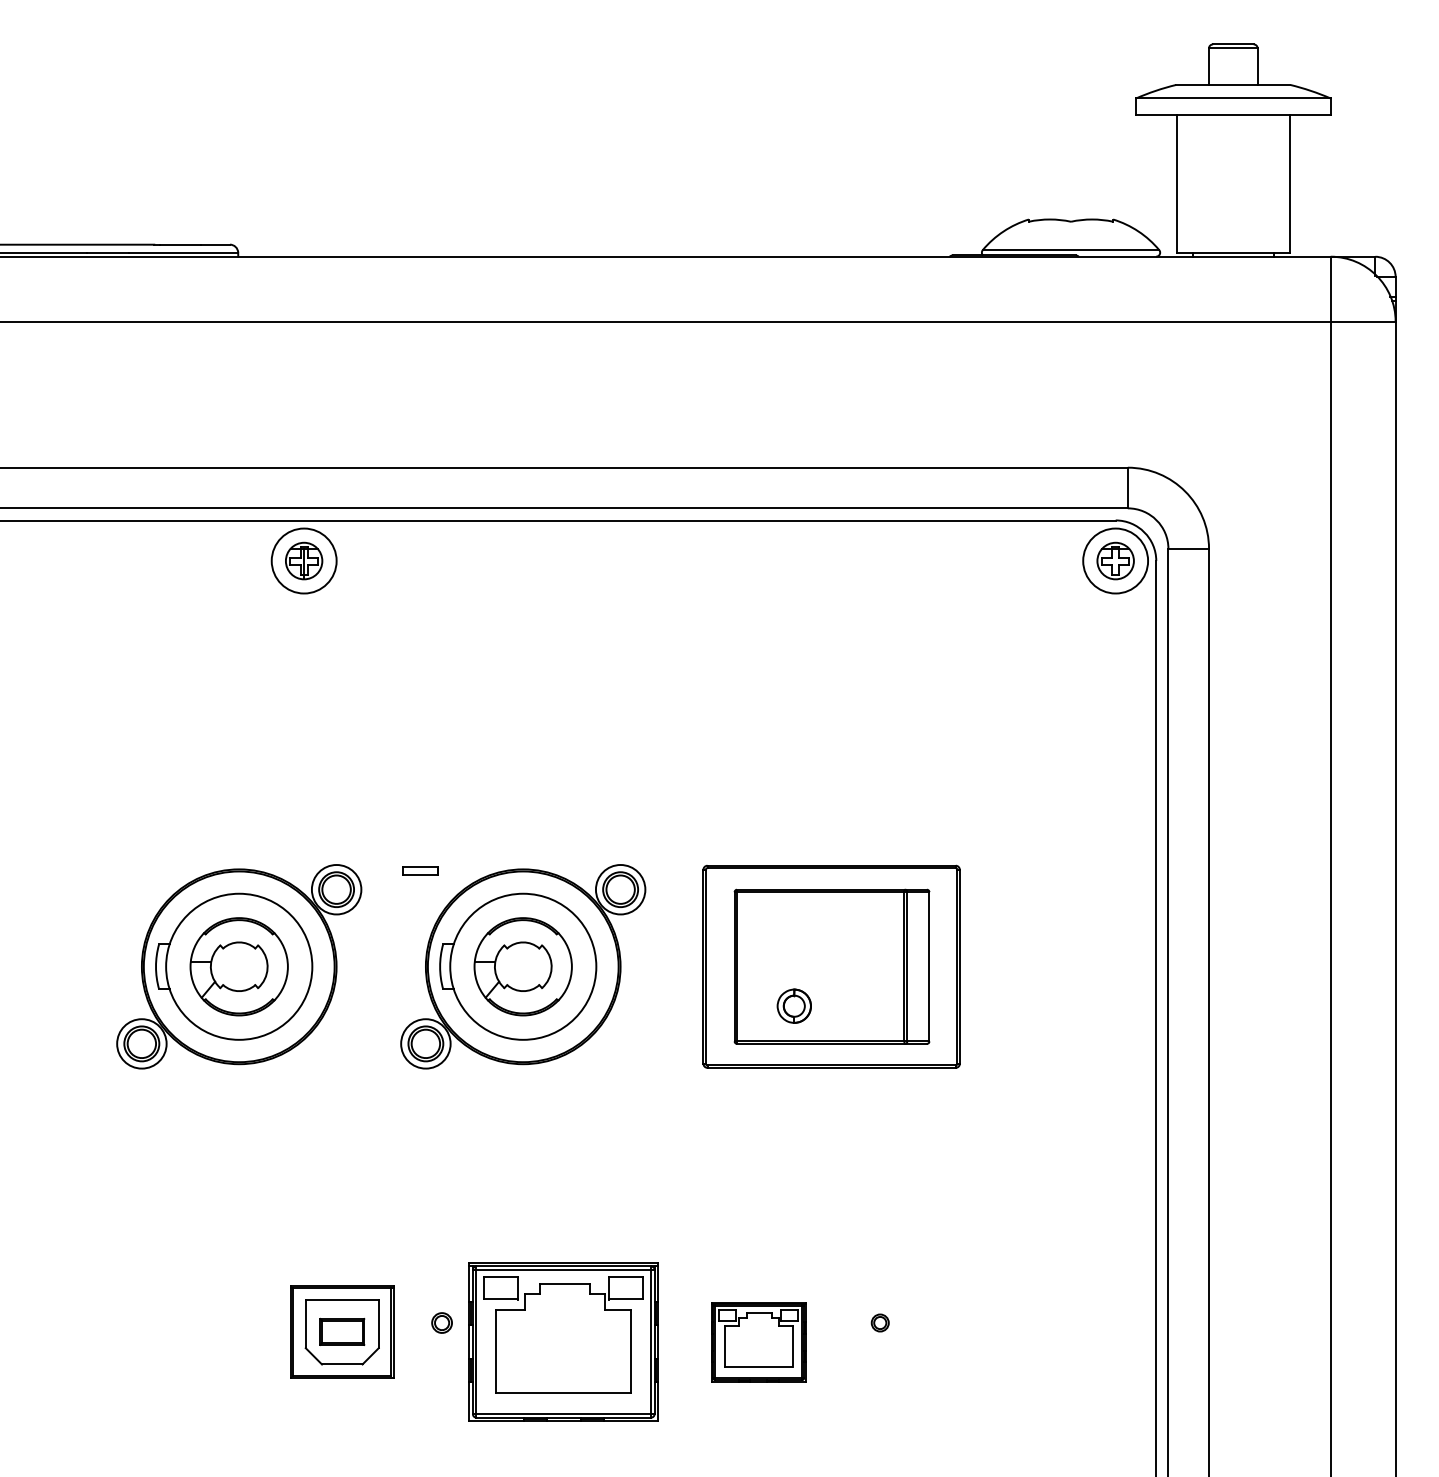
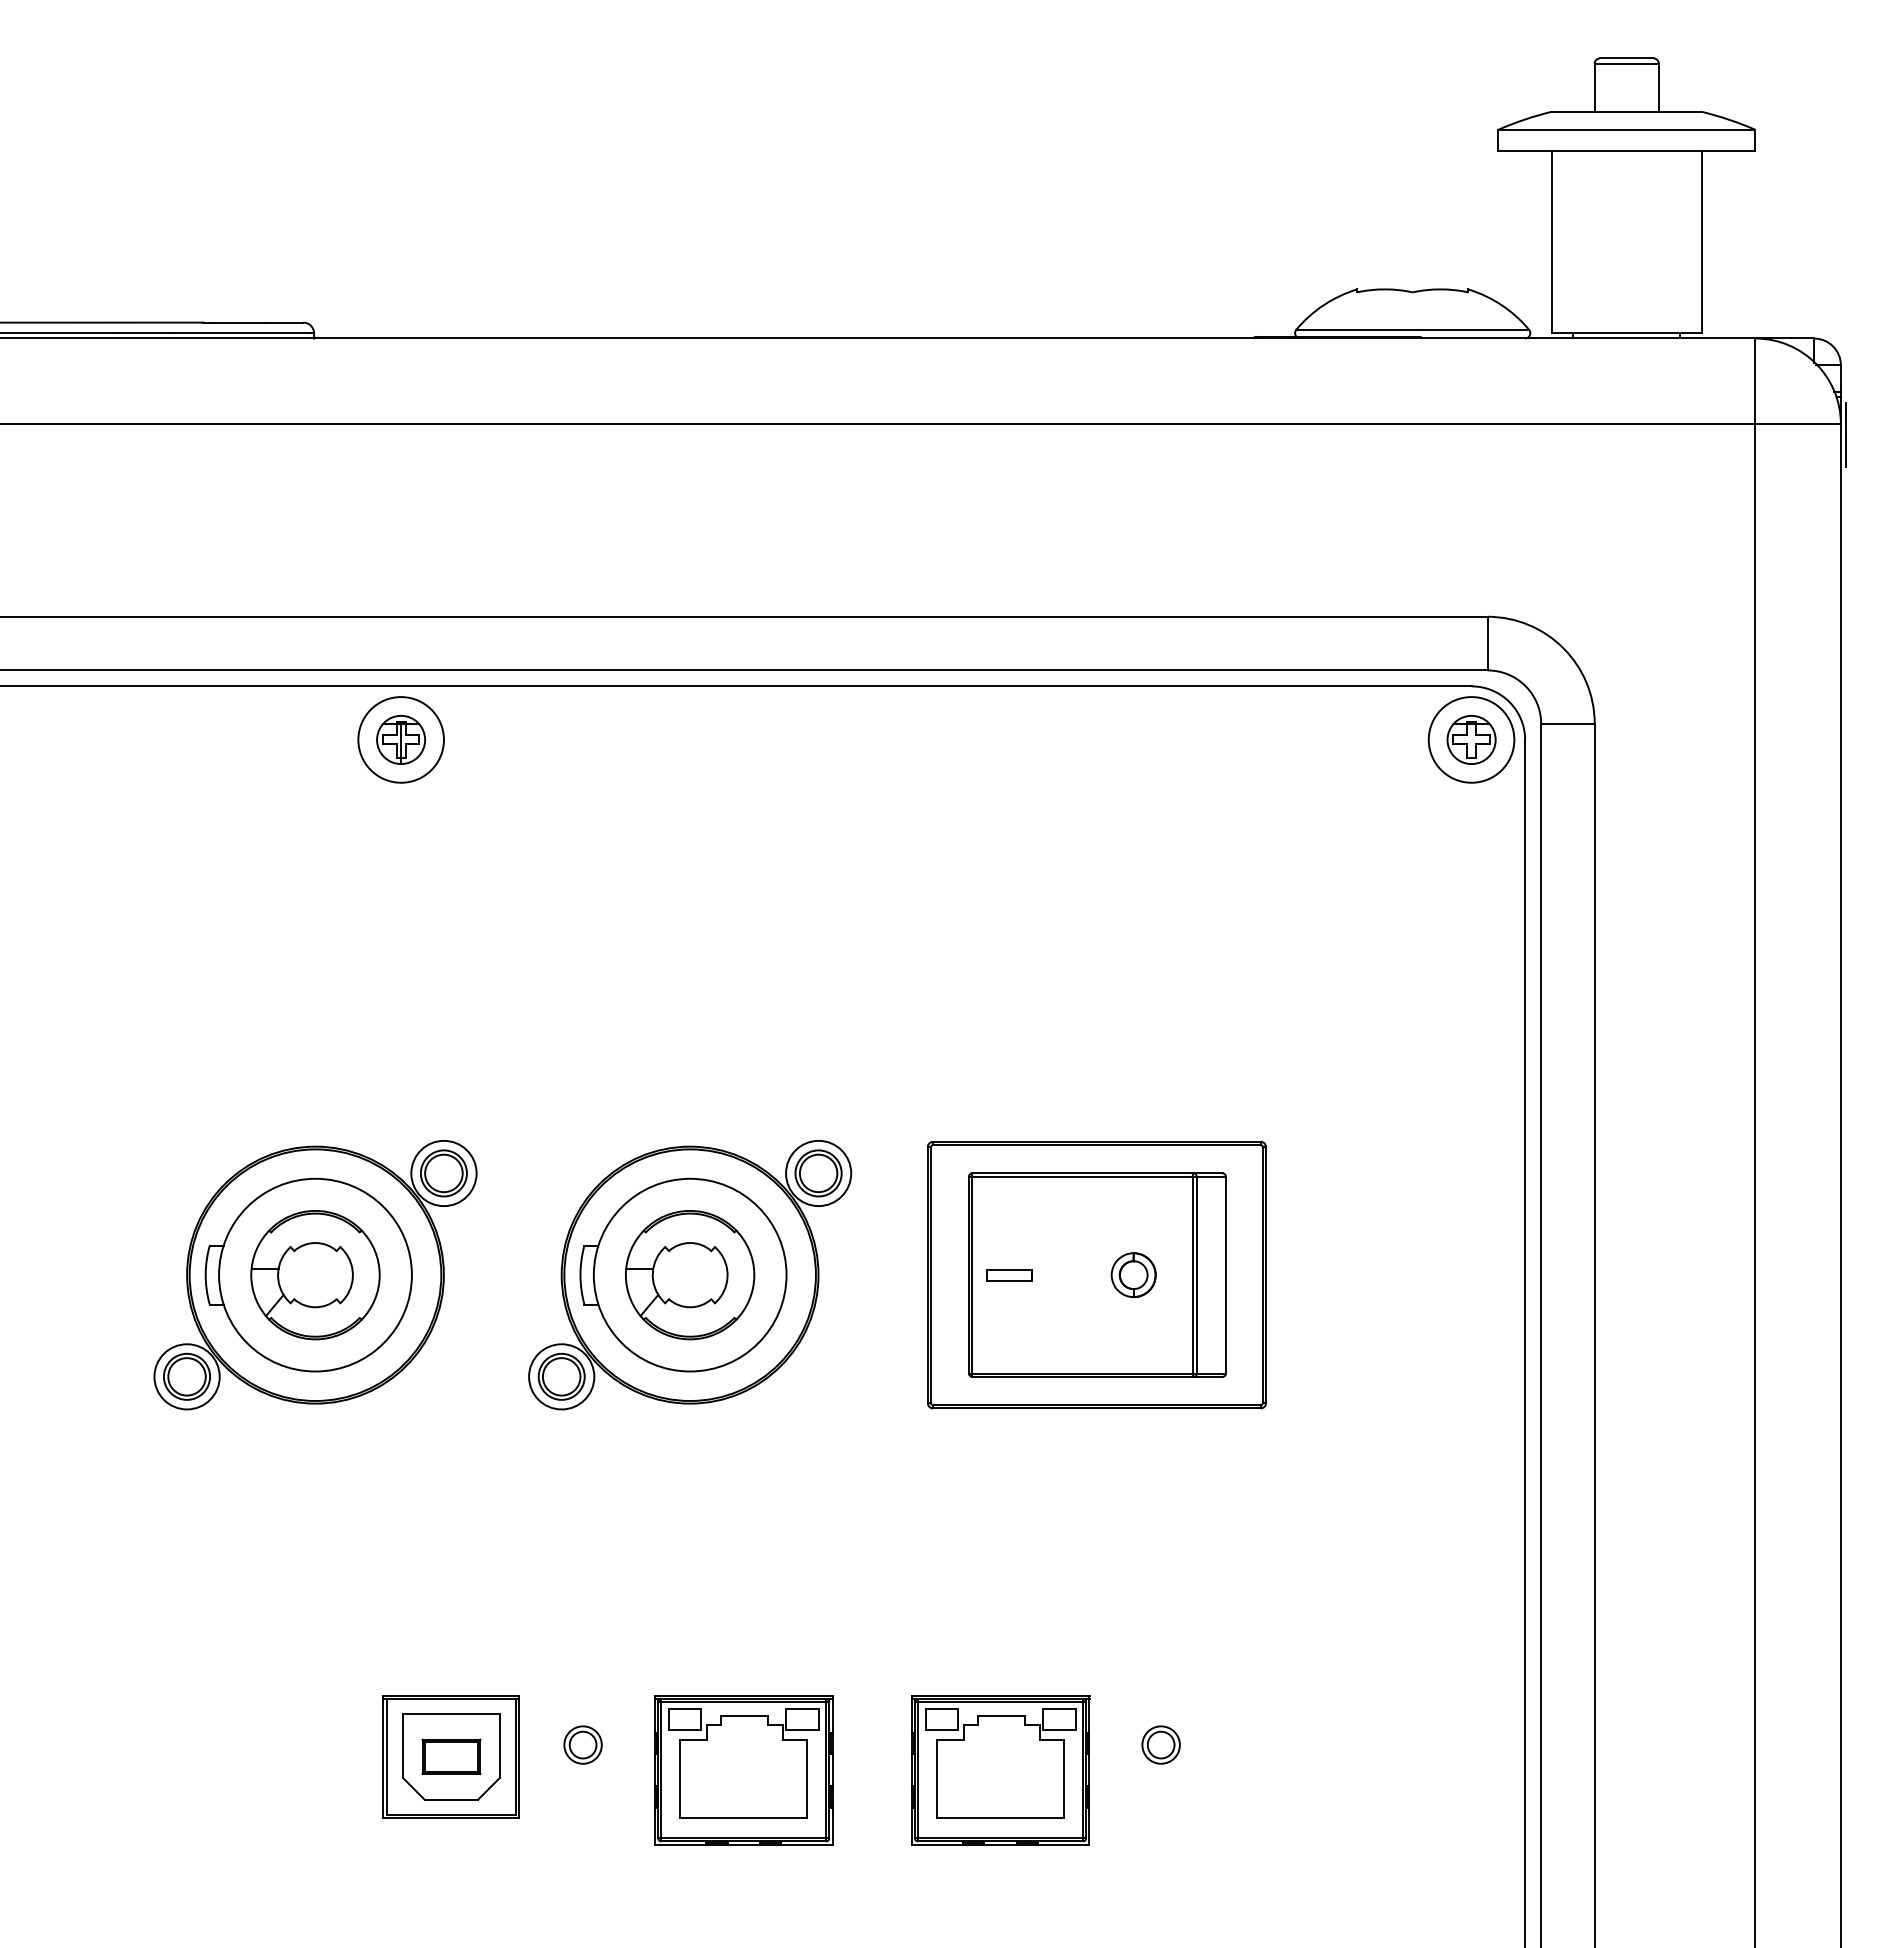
line: (1399, 329) -> (1846, 434), added
part: (420, 871) -> (1009, 1275), moved
part: (794, 1005) -> (1133, 1274), moved
part: (441, 1322) -> (582, 1744), size x1.43
part: (879, 1322) -> (1160, 1744), size x1.67
part: (563, 1342) -> (743, 1770), size x0.71
part: (758, 1342) -> (1000, 1770), size x1.43

